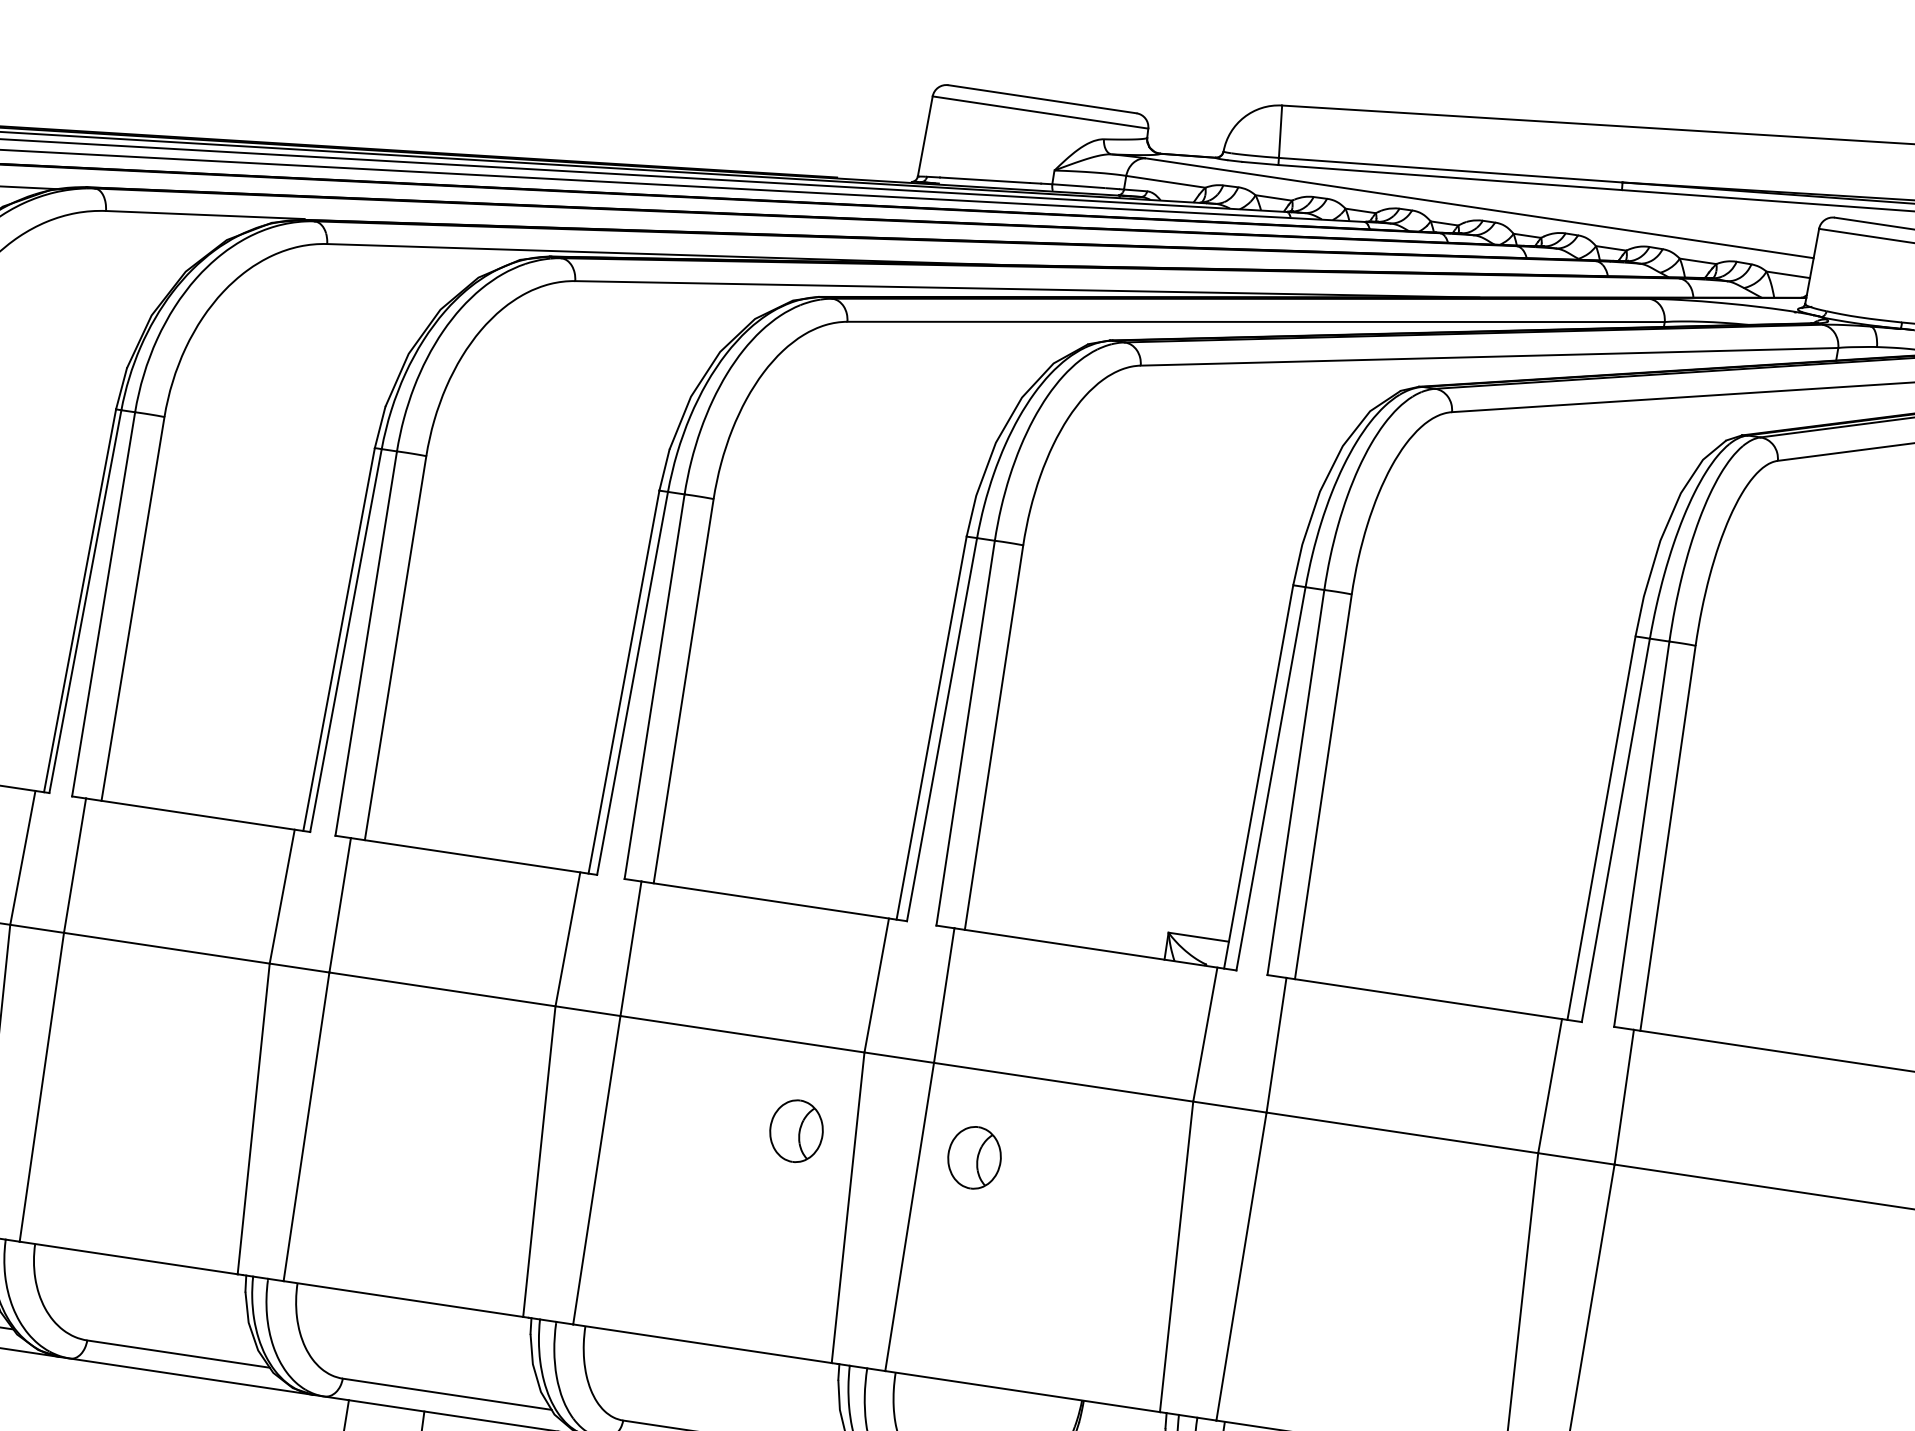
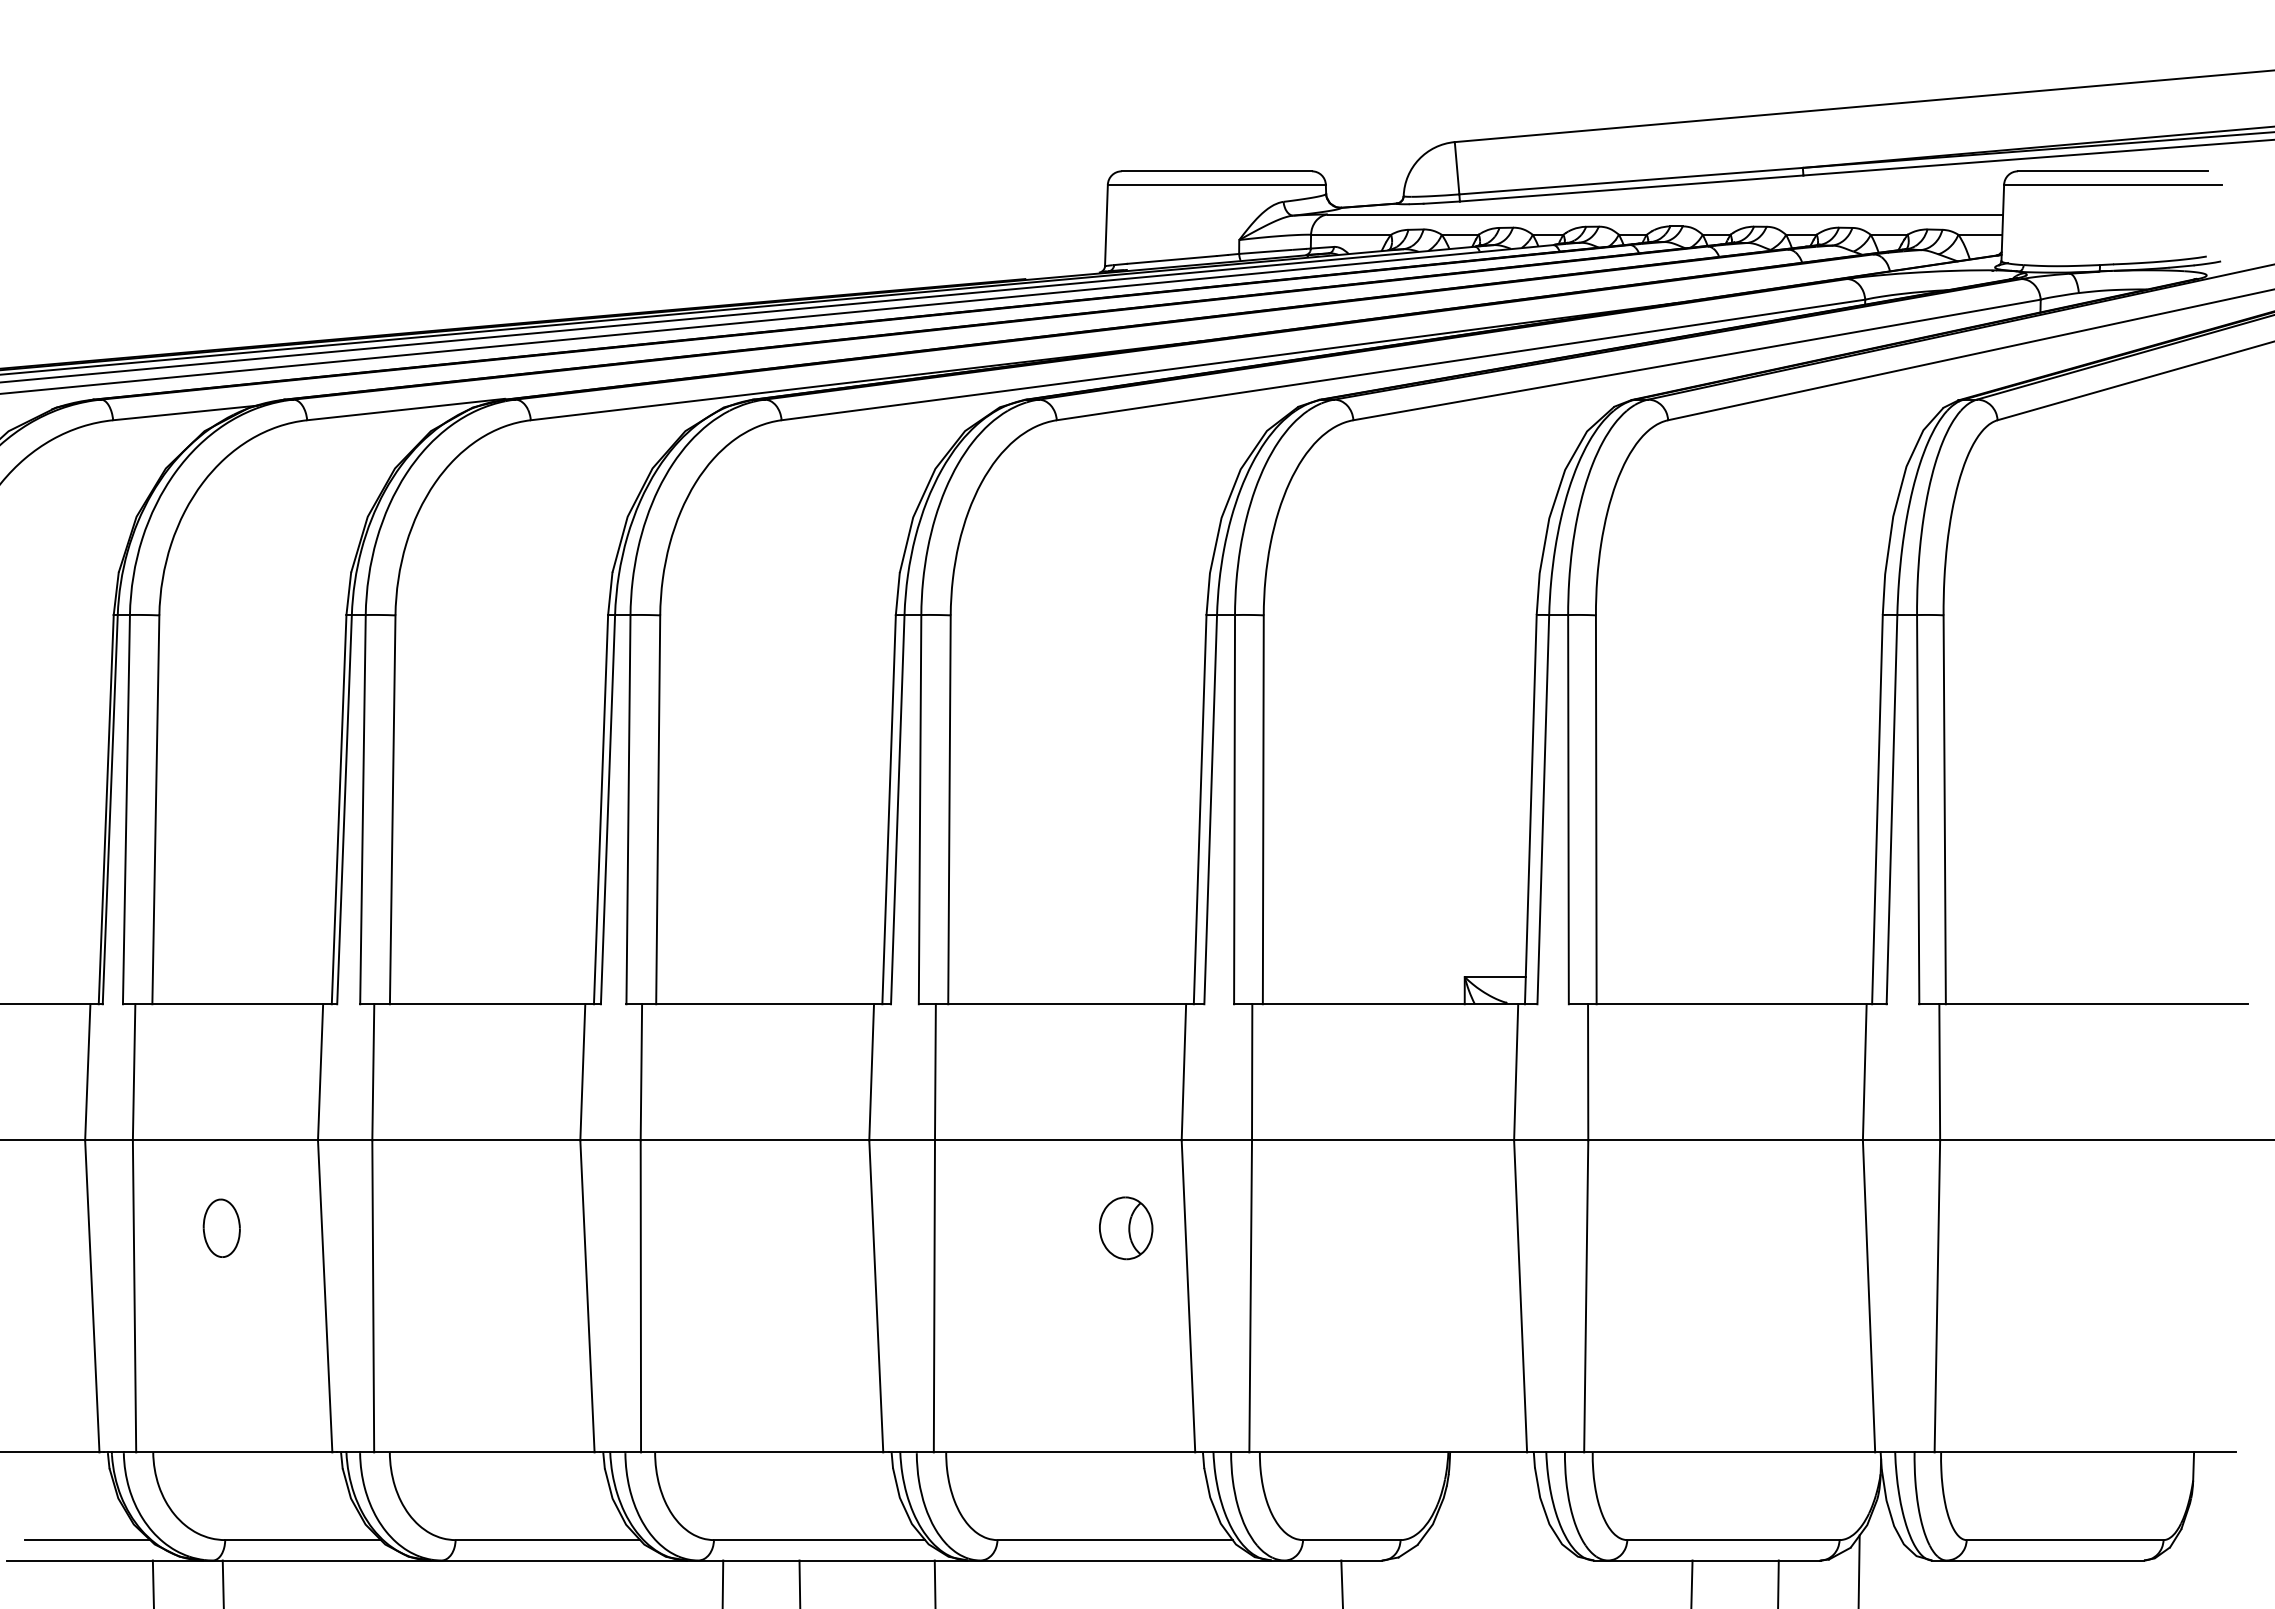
part: (974, 1158) -> (1306, 1228), removed

